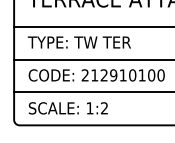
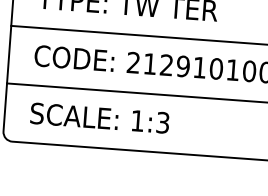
text: (104, 108) -> (162, 123), 1:2 -> 1:3

